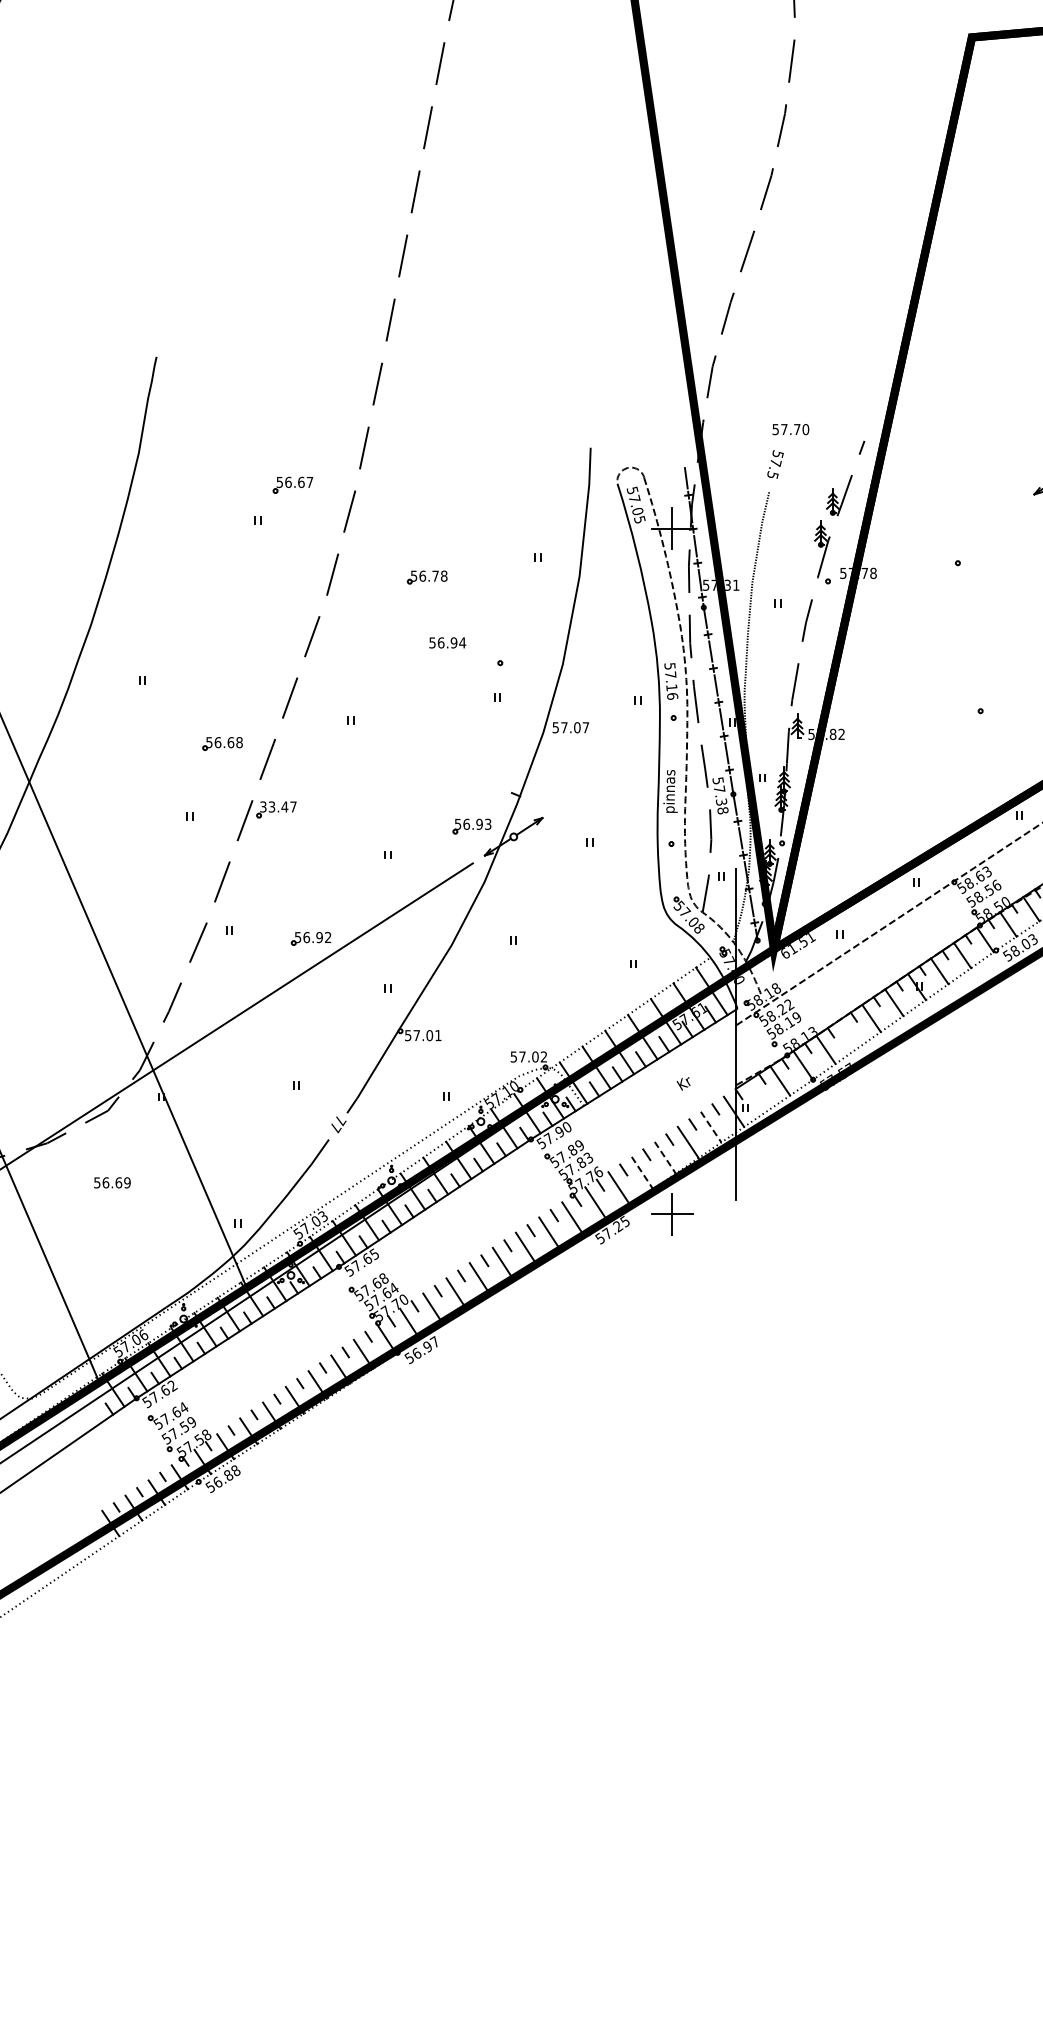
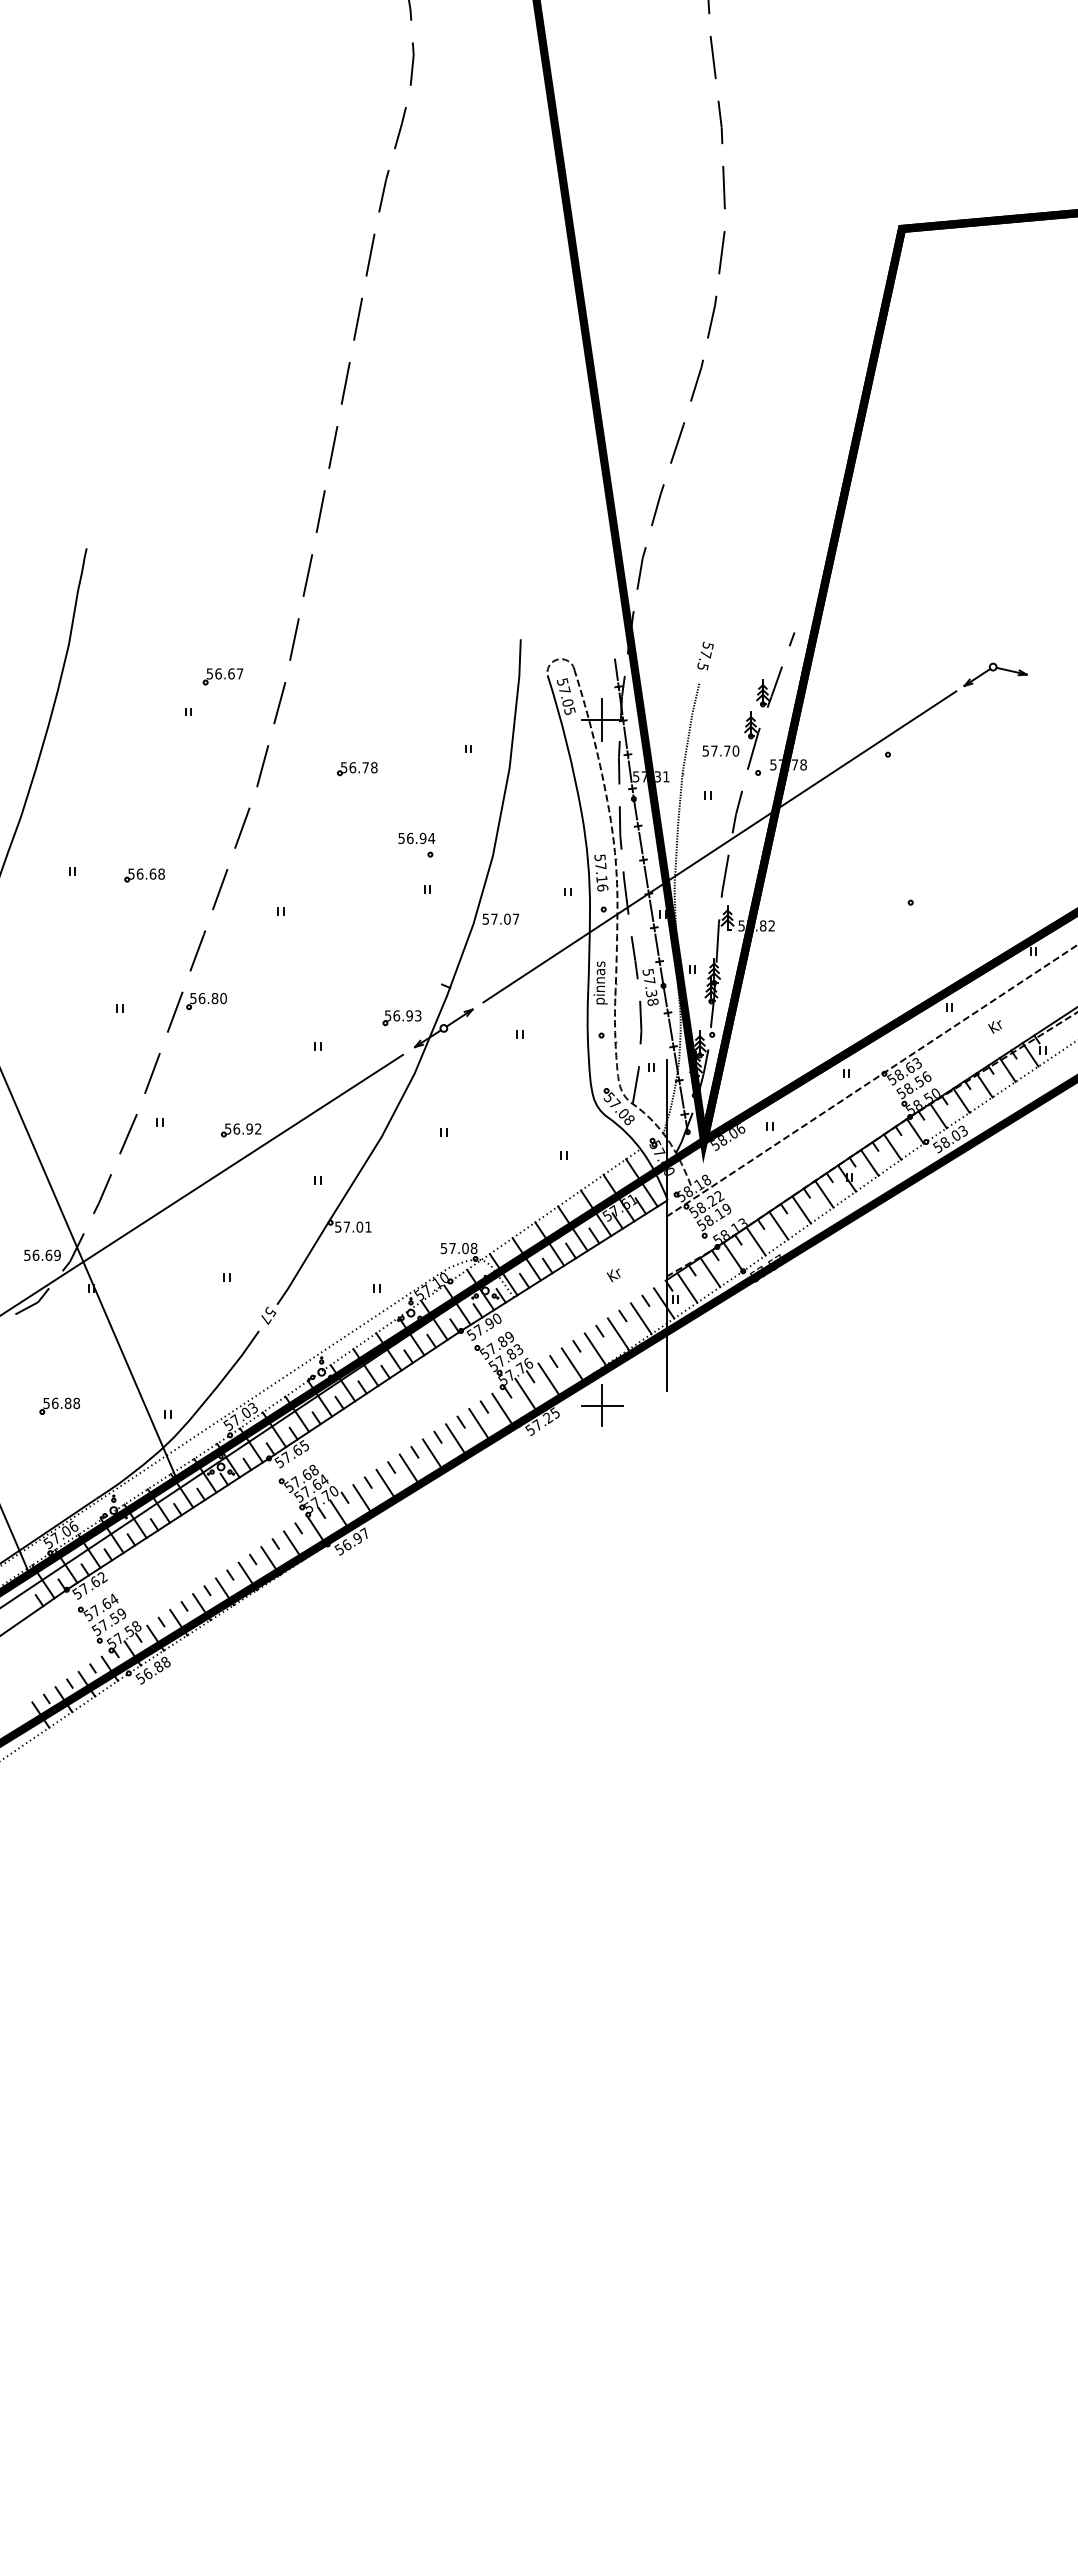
text: (790, 428) -> (720, 750), moved
text: (447, 642) -> (416, 838), moved
line: (789, 654) -> (719, 846), added
part: (222, 743) -> (144, 875), moved
text: (278, 806) -> (208, 998), 33.47 -> 56.80
text: (797, 944) -> (727, 1136), 61.51 -> 58.06
line: (848, 1033) -> (778, 1225), added
text: (543, 1056) -> (473, 1248), 57.02 -> 57.08
line: (757, 1095) -> (687, 1287), added
text: (340, 1120) -> (270, 1312), 77 -> 57
line: (711, 1127) -> (641, 1319), dashed -> solid
line: (665, 1157) -> (595, 1349), dashed -> solid
line: (642, 1173) -> (572, 1365), dashed -> solid
text: (112, 1181) -> (42, 1254), moved
part: (129, 1213) -> (59, 1405), added

